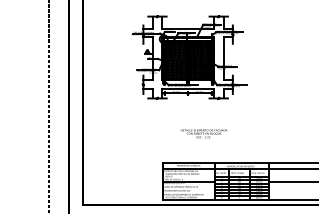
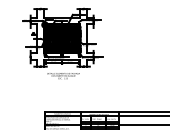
text: (203, 133) -> (63, 75), moved

